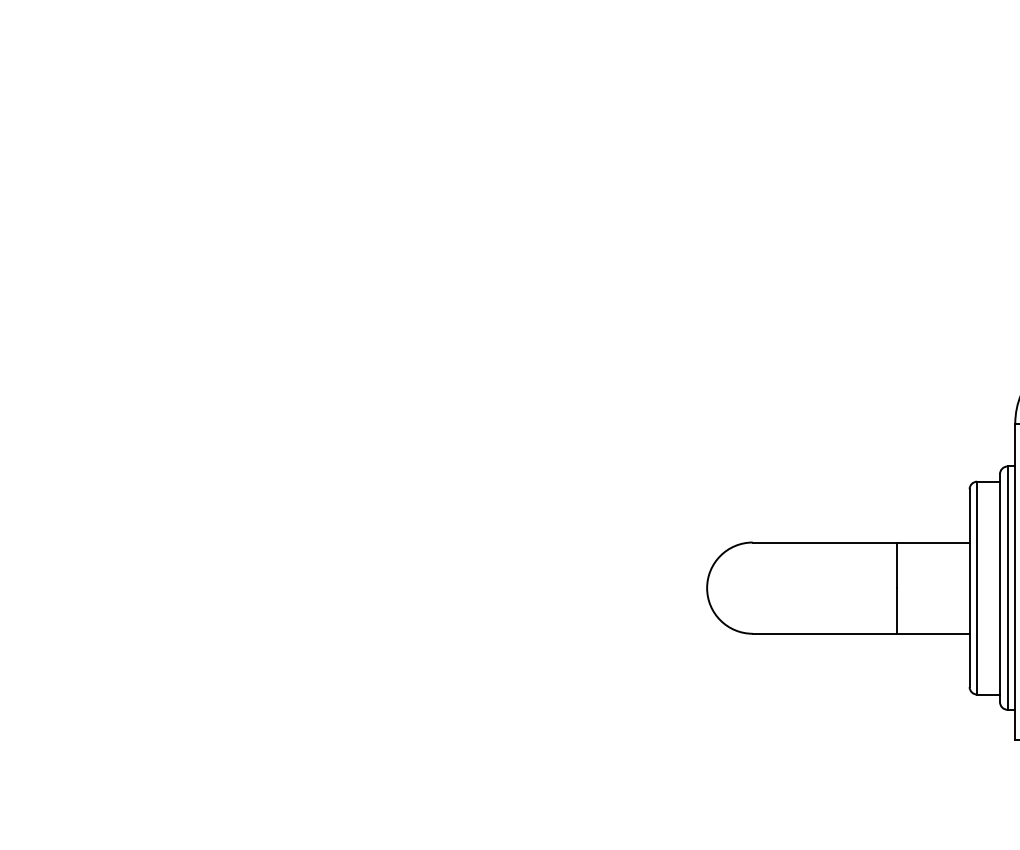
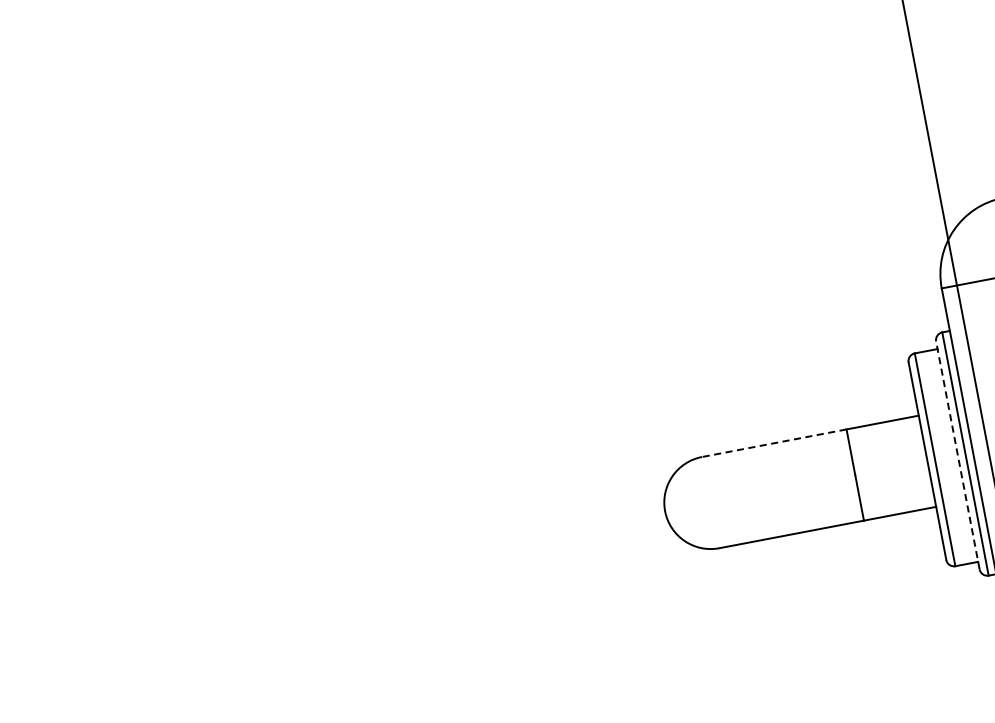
line: (824, 542) -> (773, 443), solid -> dashed
line: (1000, 587) -> (958, 454), solid -> dashed

